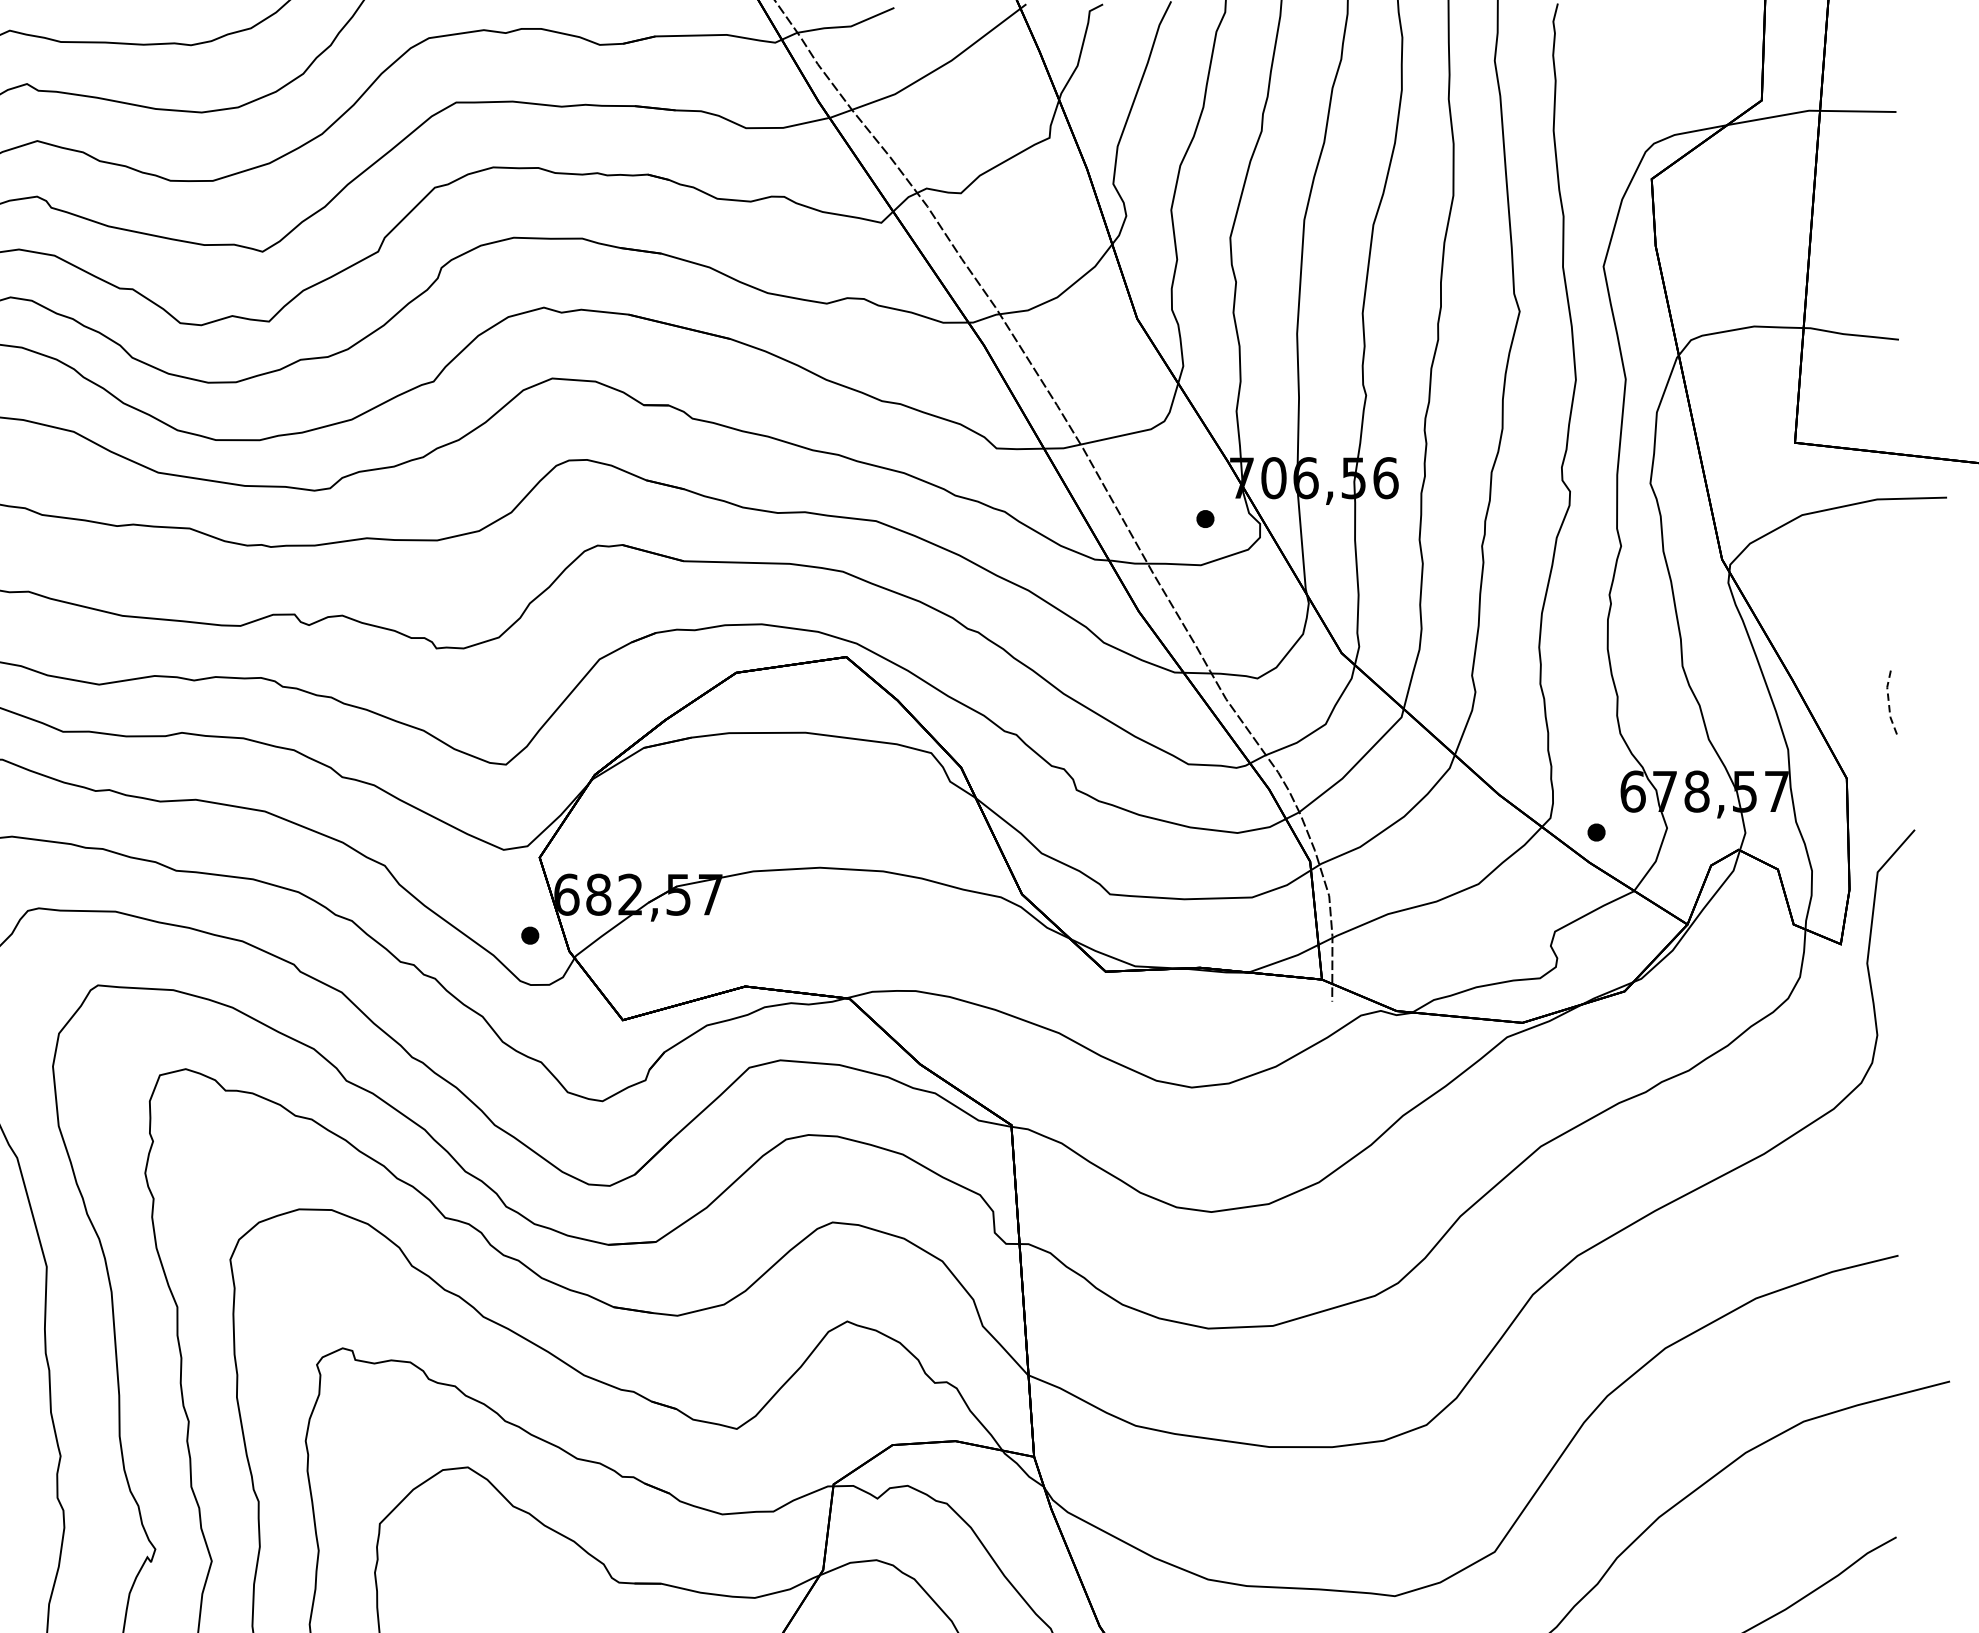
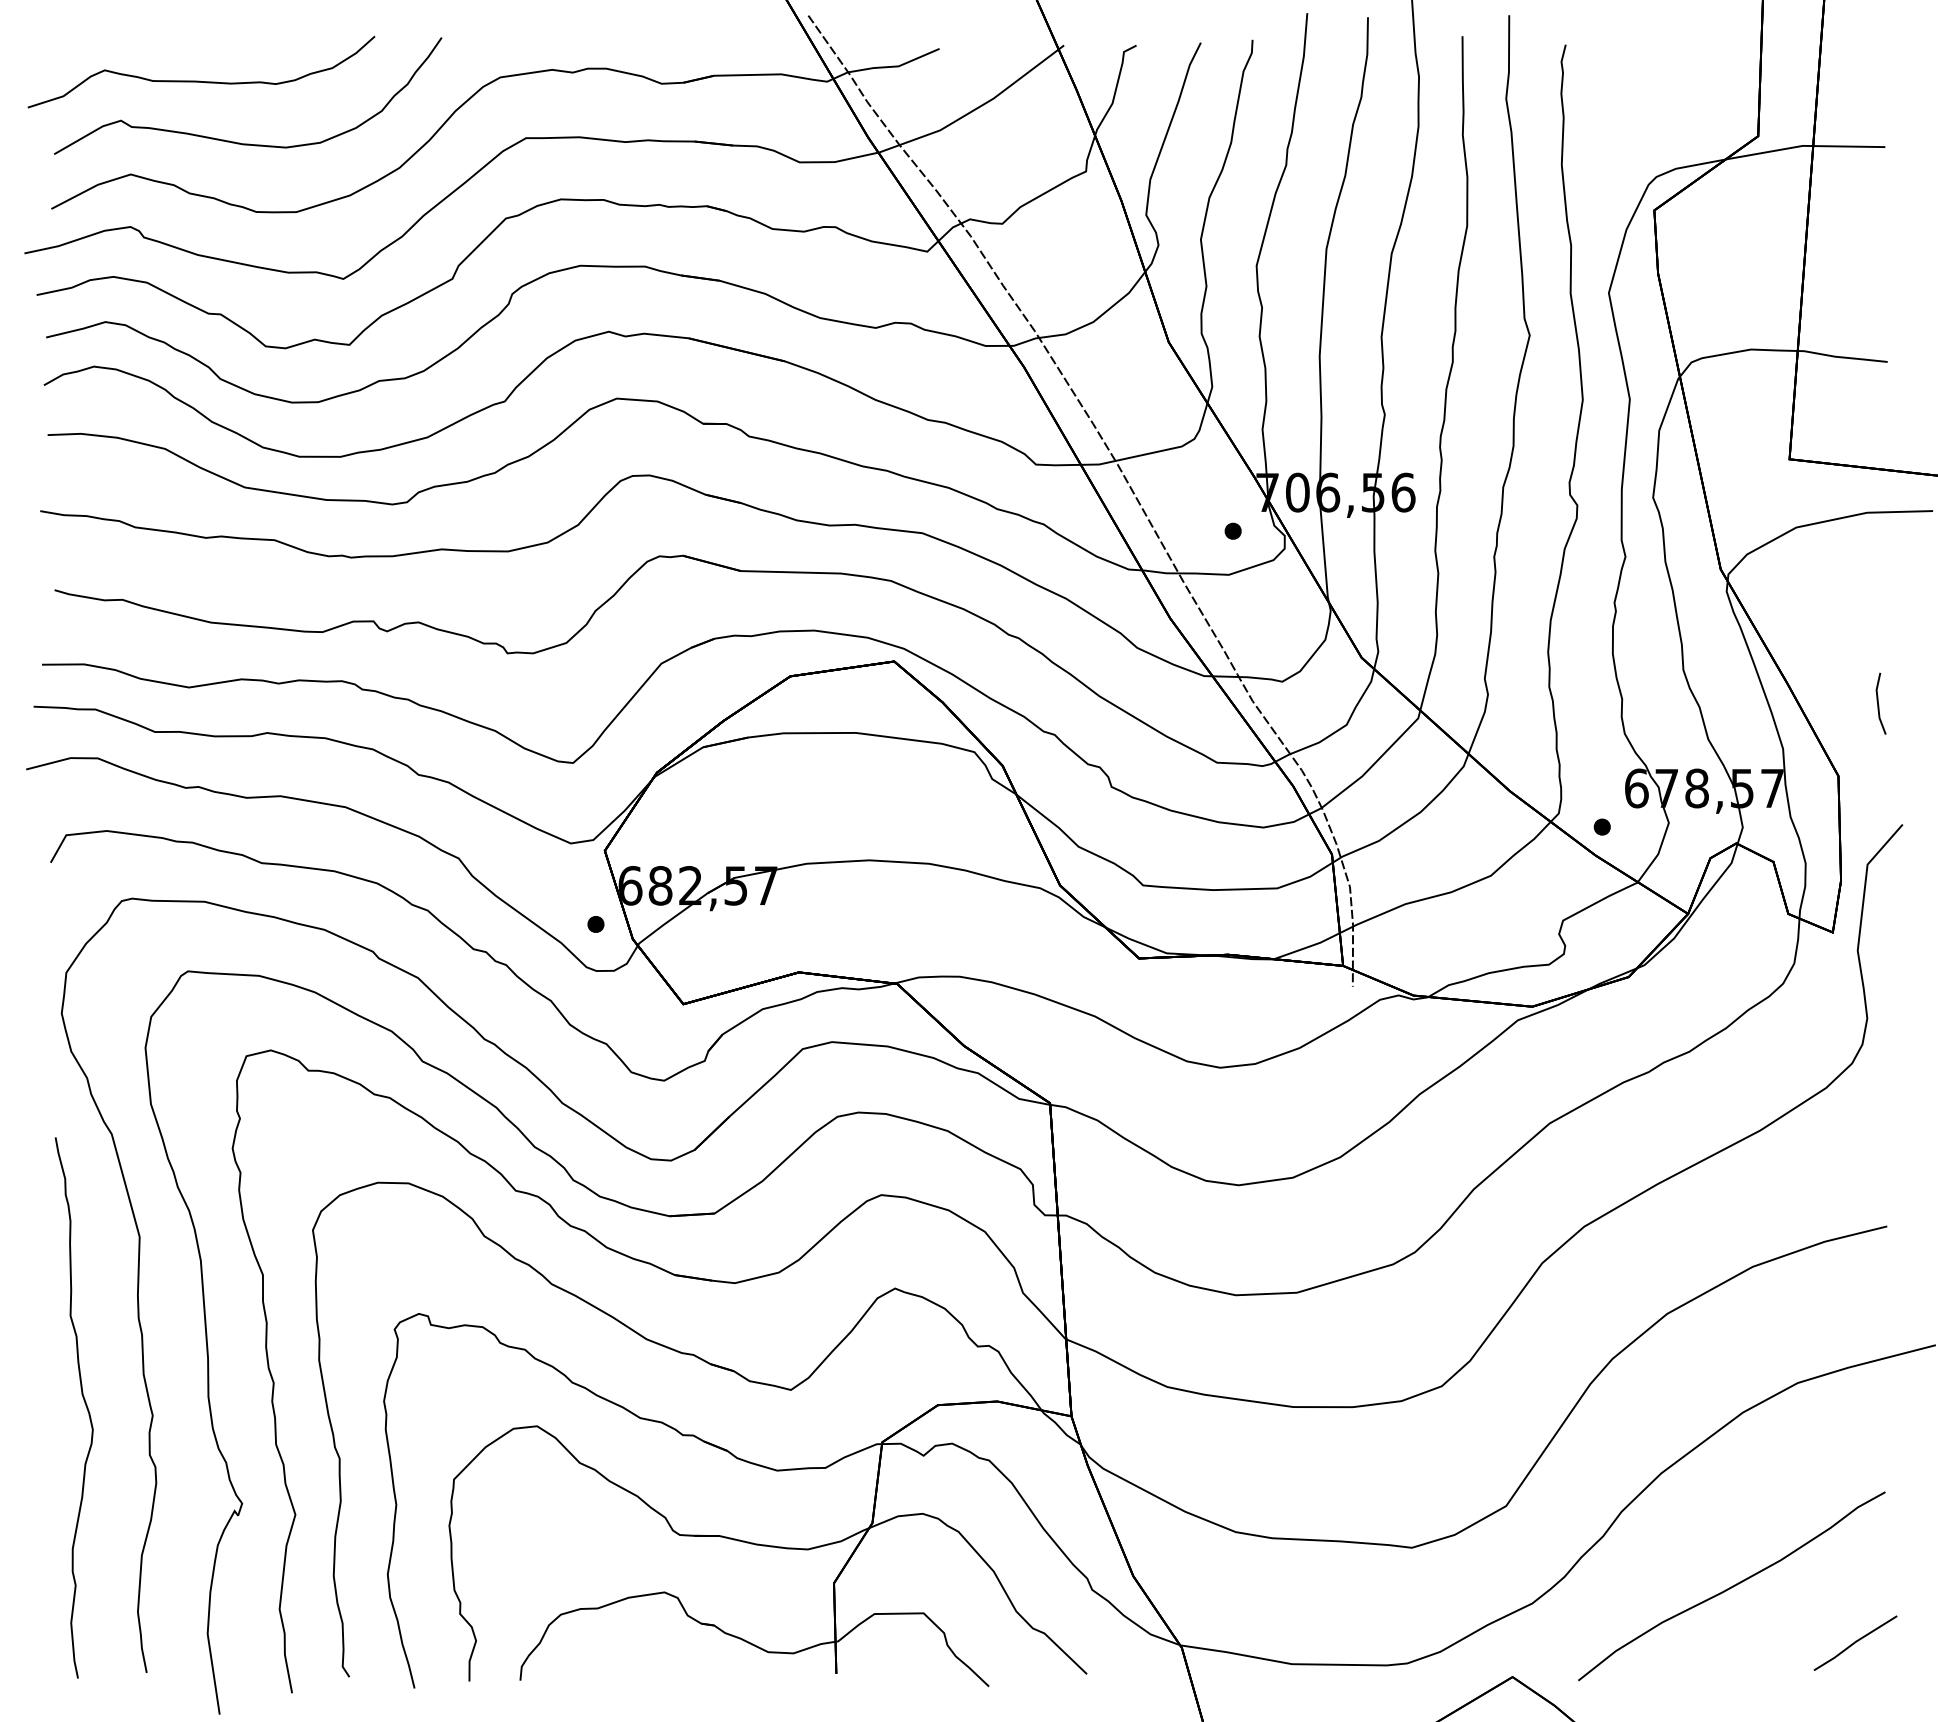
line: (1889, 701) -> (1878, 703), dashed -> solid

